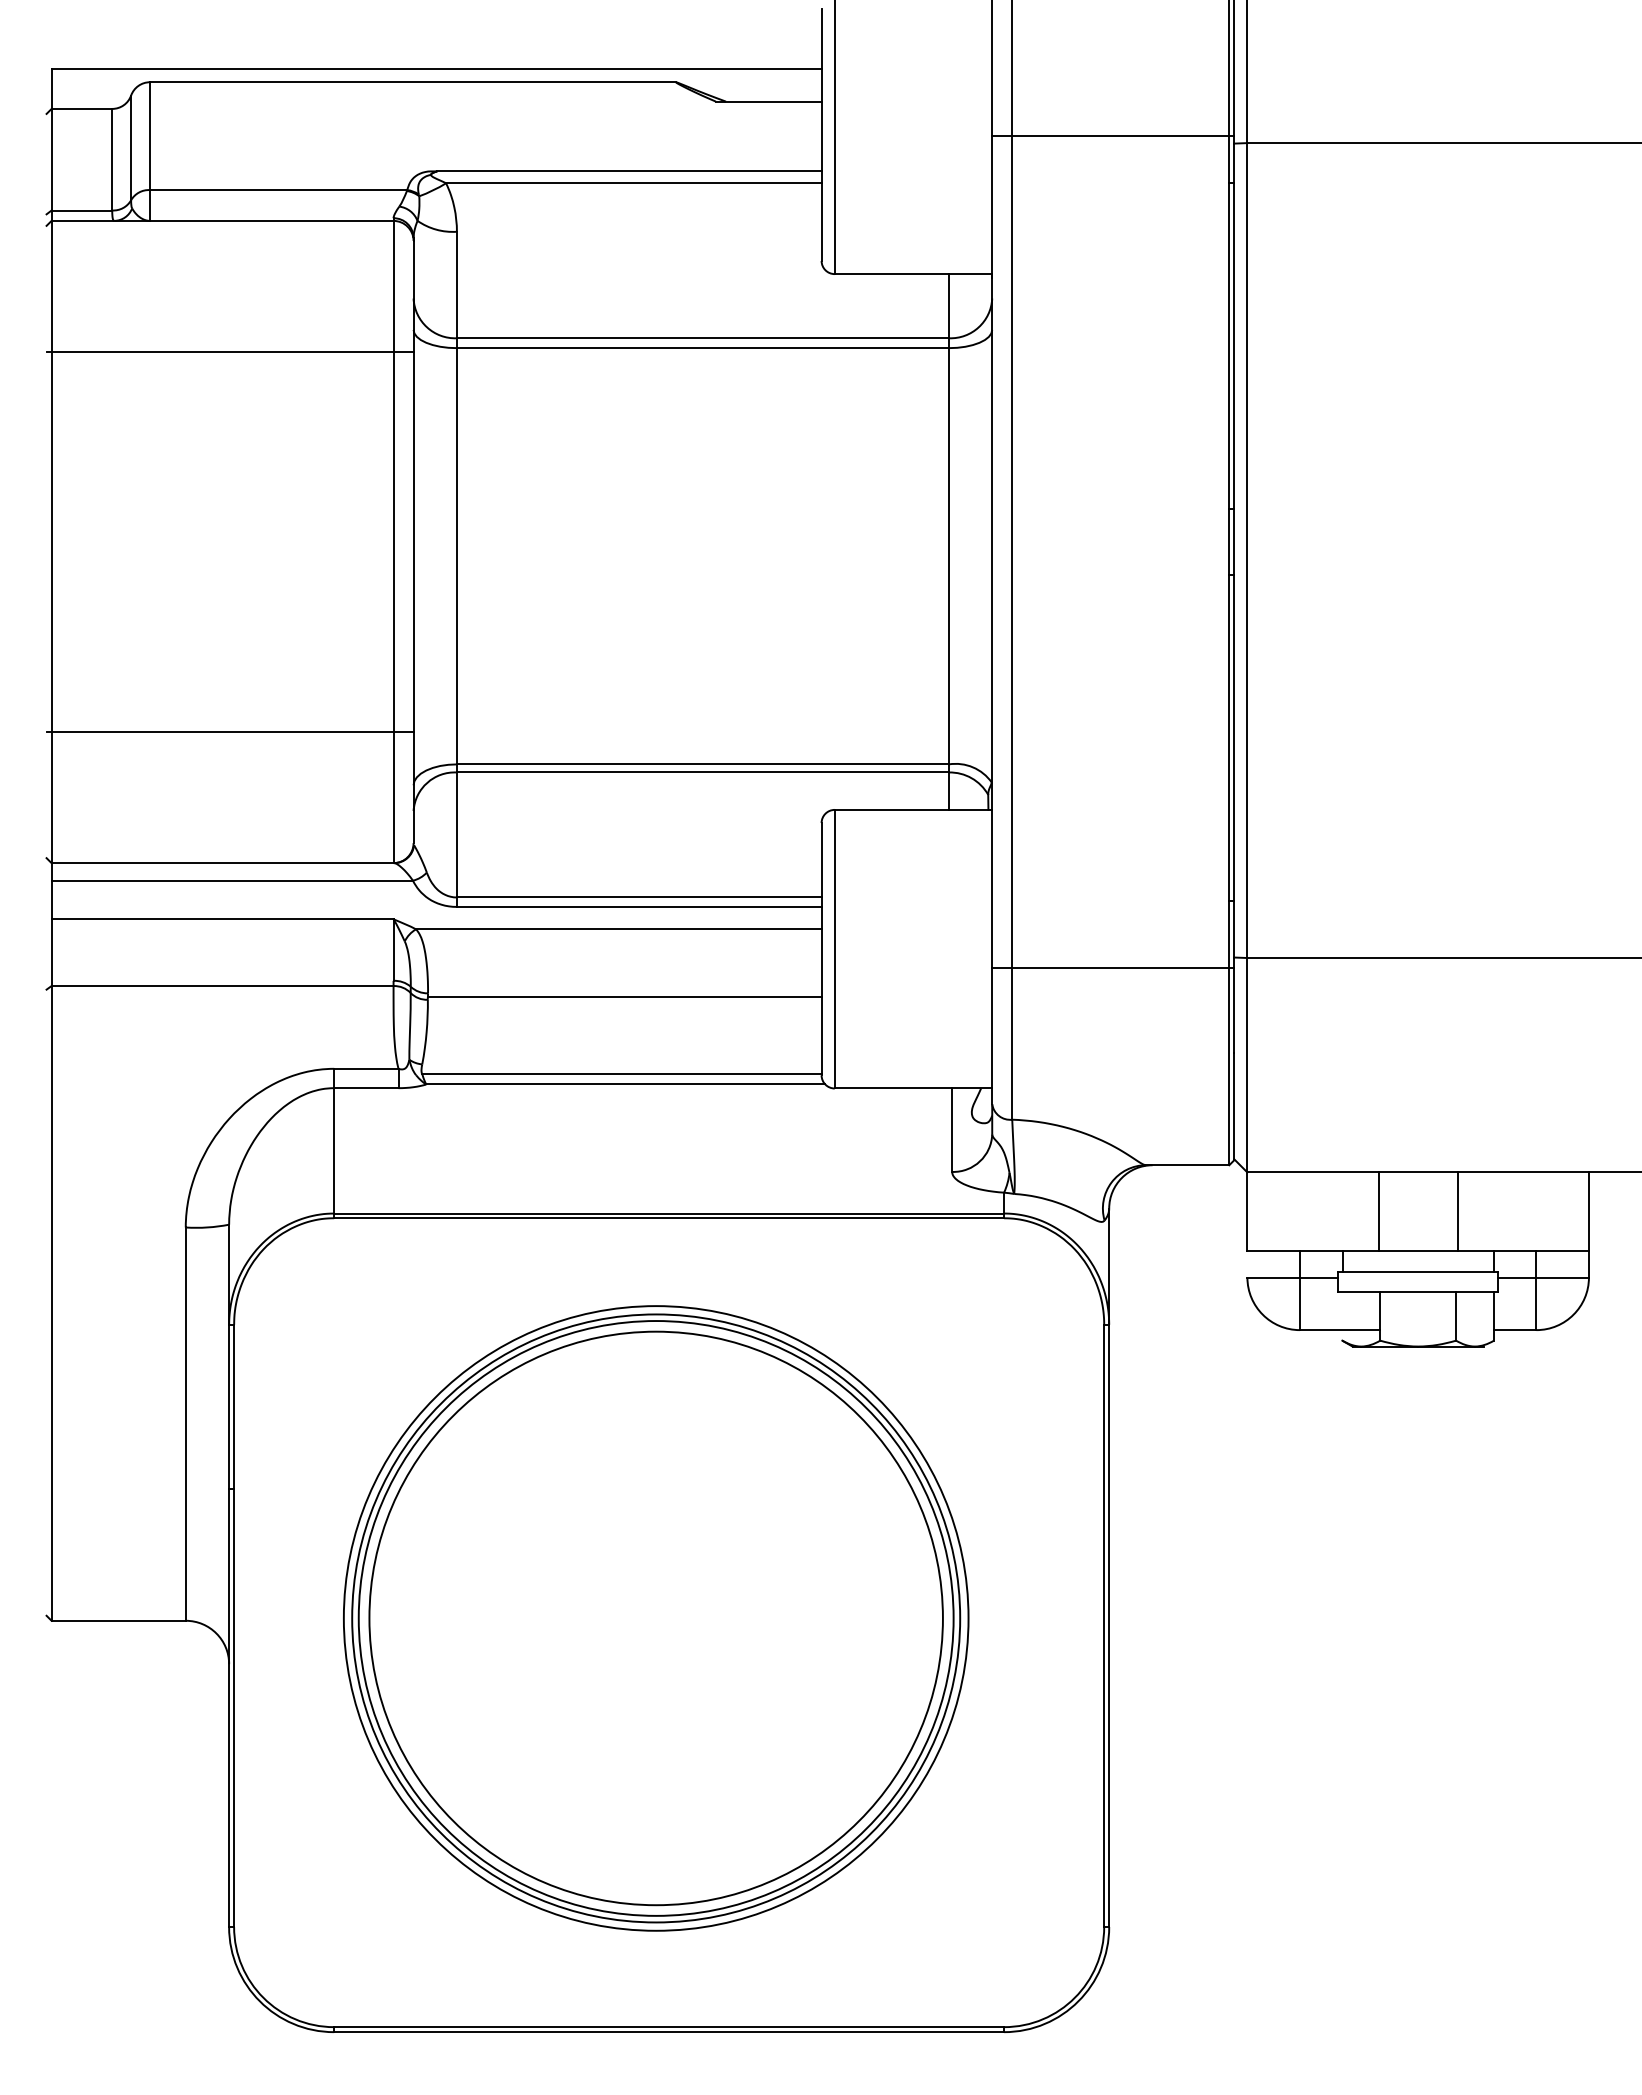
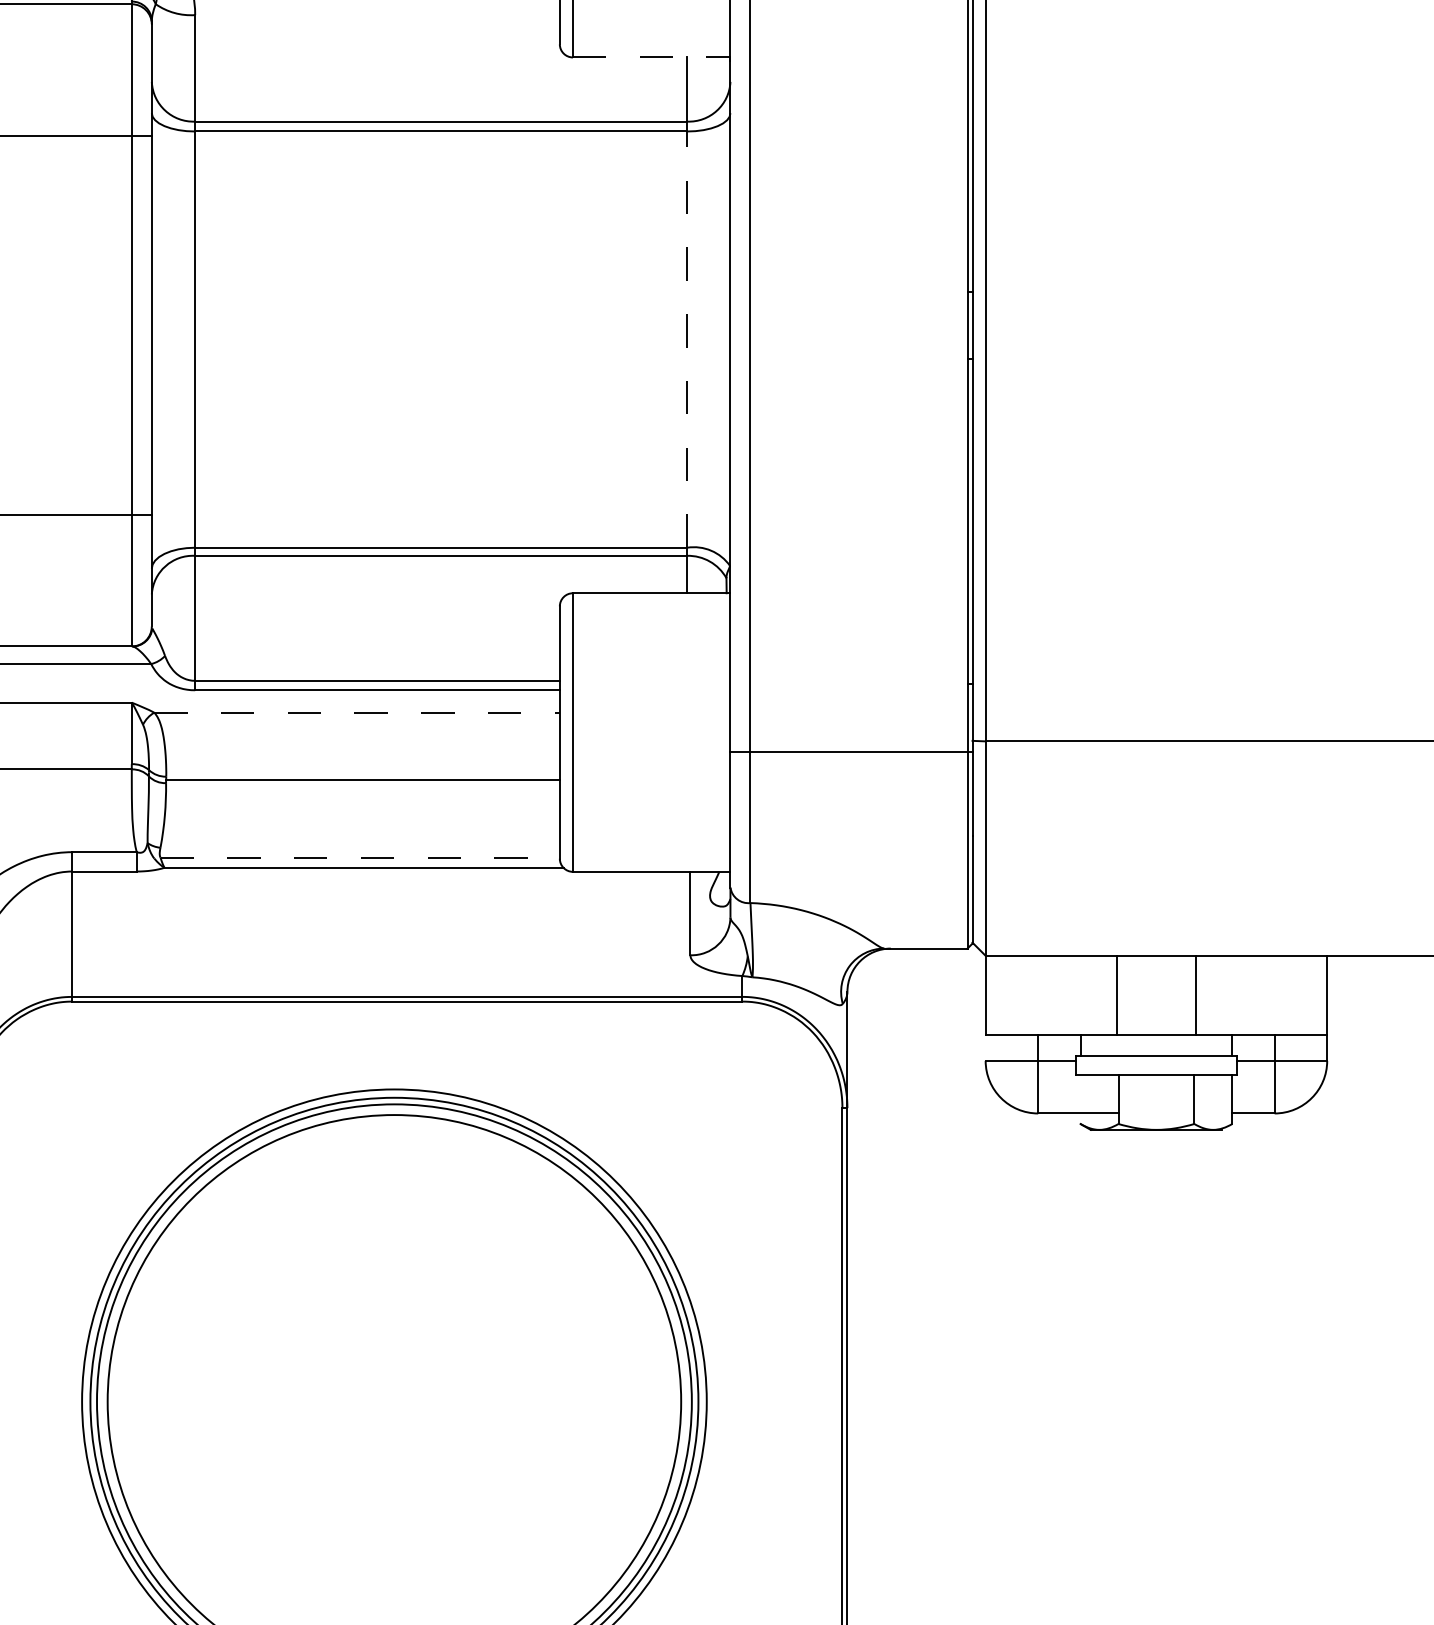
line: (913, 274) -> (651, 57), solid -> dashed
line: (948, 555) -> (686, 338), solid -> dashed
line: (618, 929) -> (356, 712), solid -> dashed
line: (621, 1074) -> (359, 857), solid -> dashed

